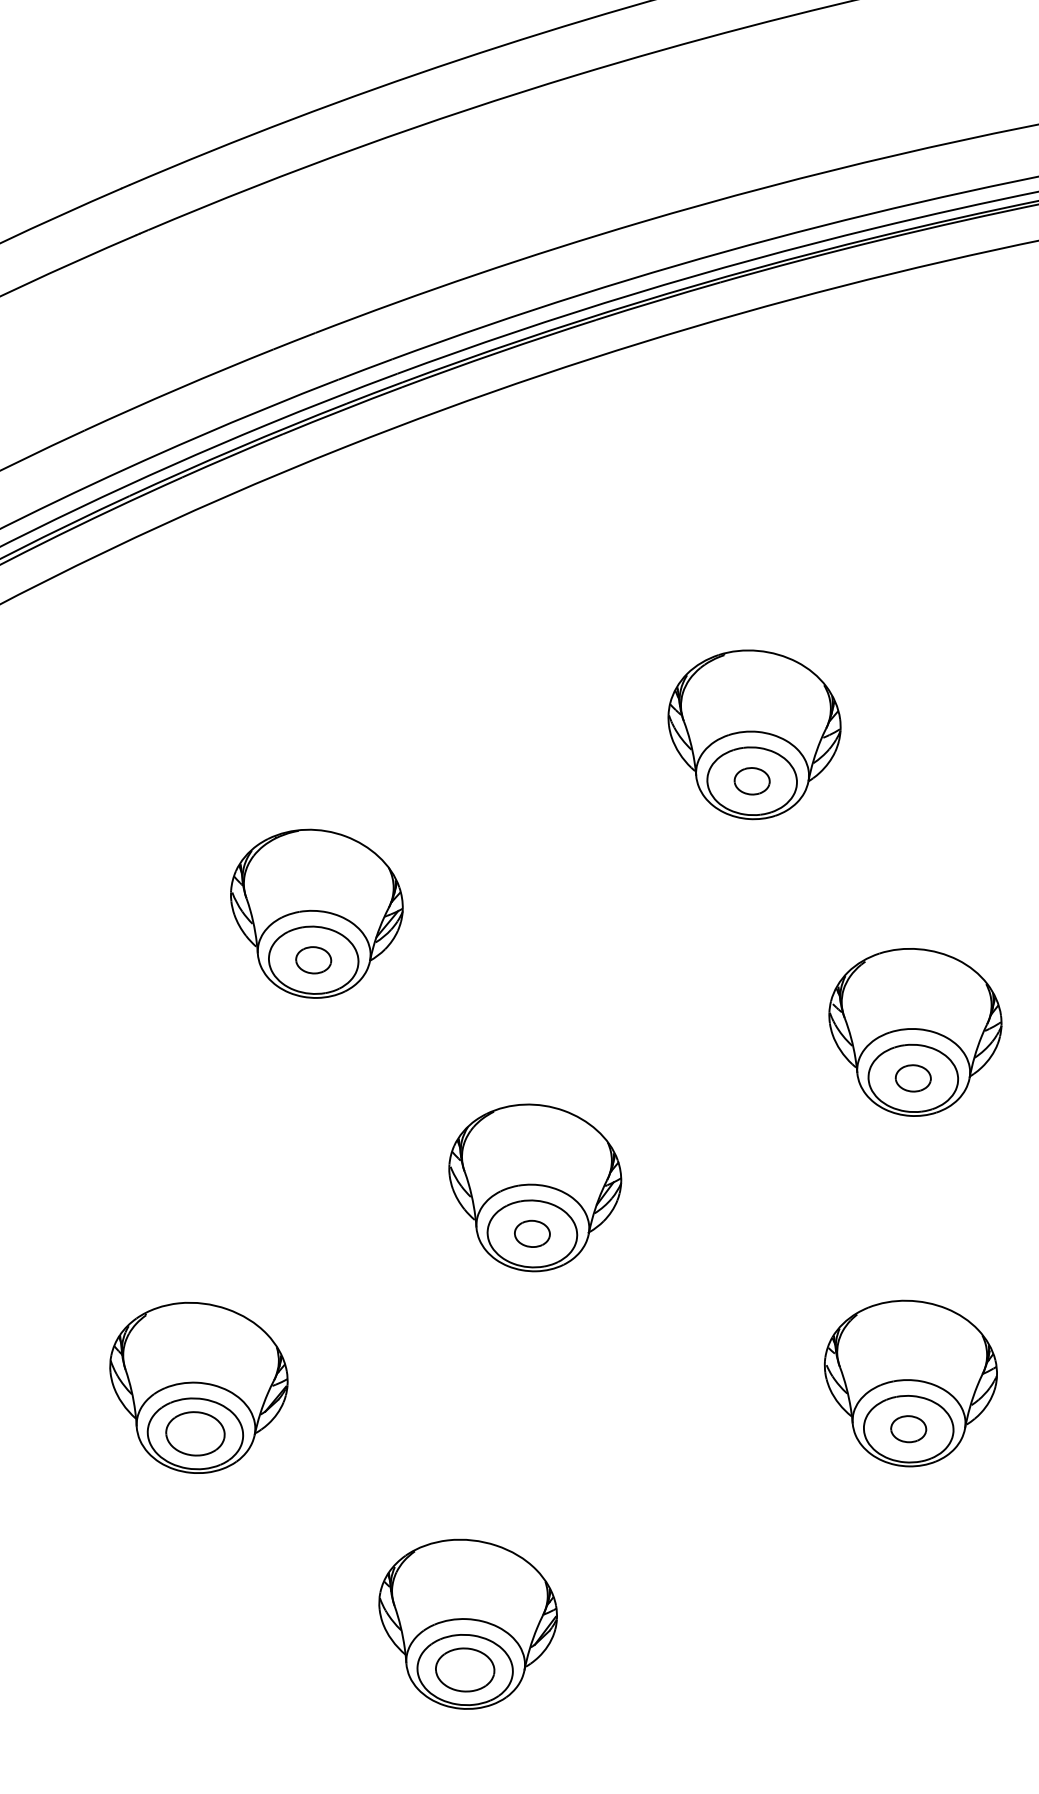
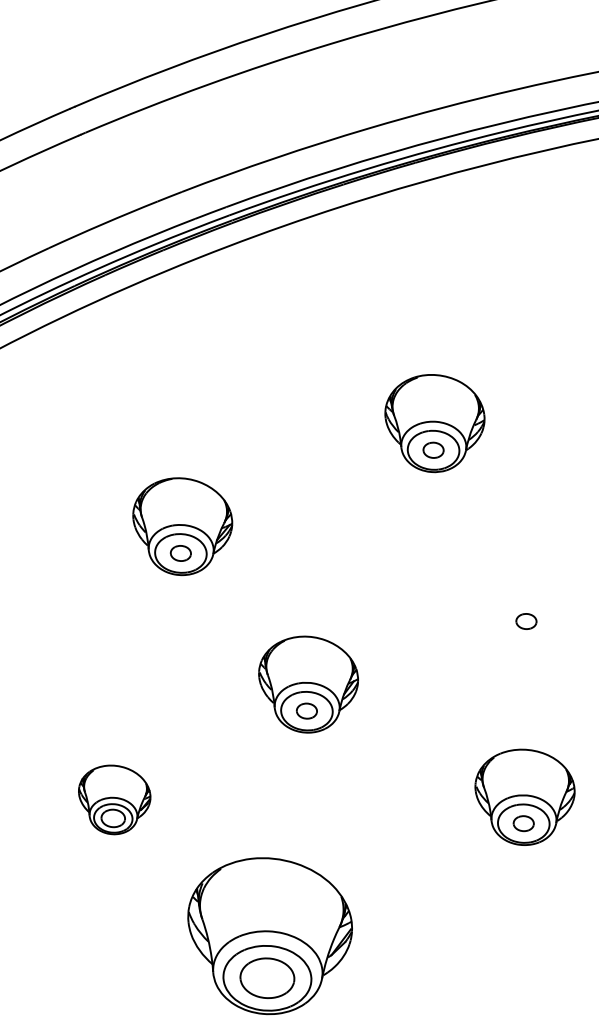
part: (915, 1033) -> (527, 595), removed
part: (198, 1387) -> (114, 799), size x0.7
part: (467, 1623) -> (269, 935), size x1.6

